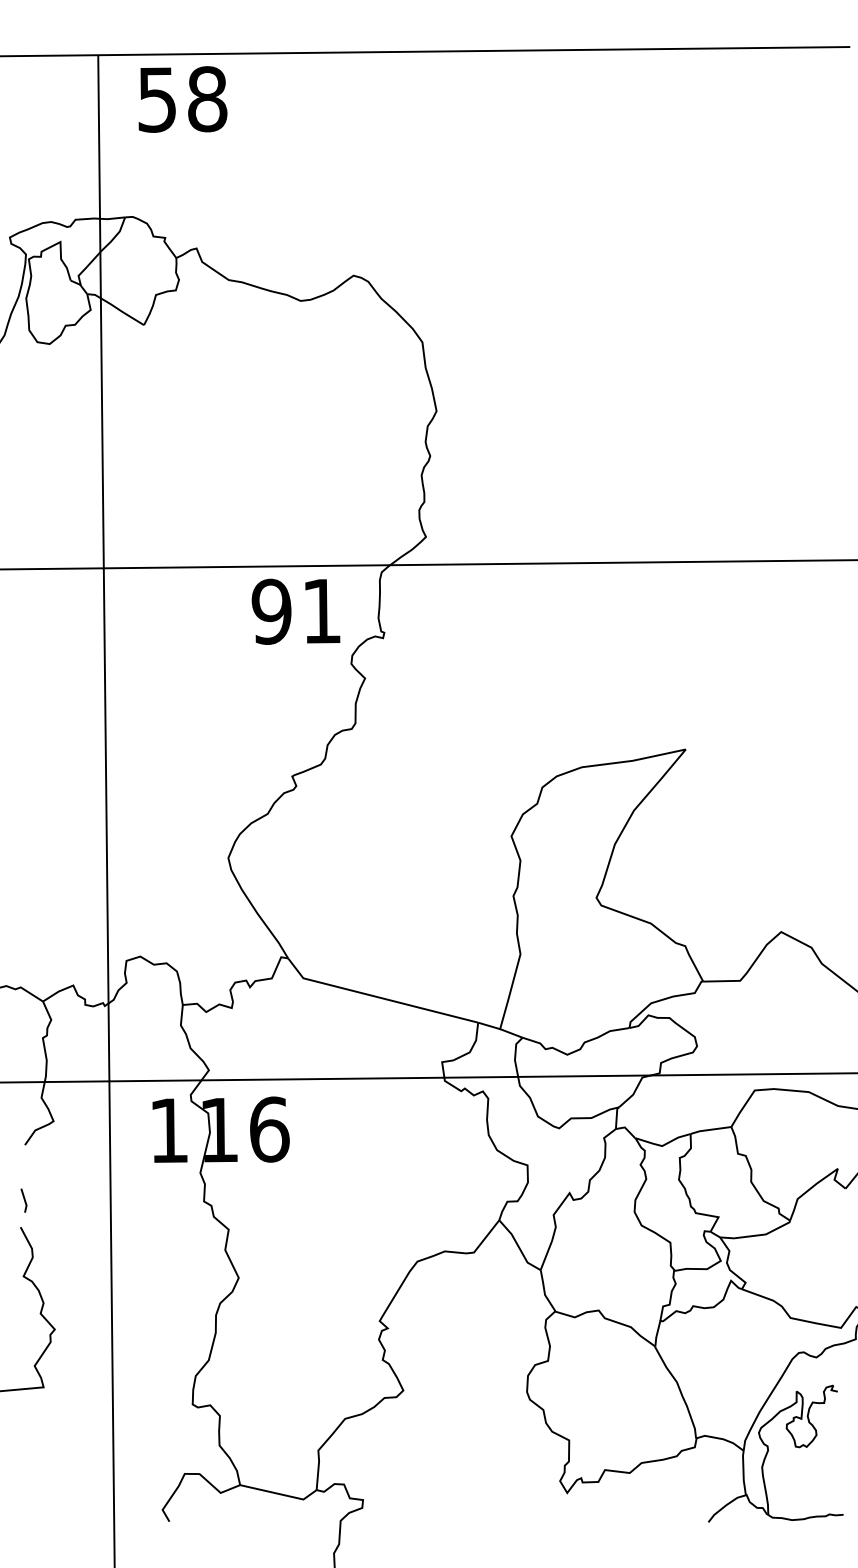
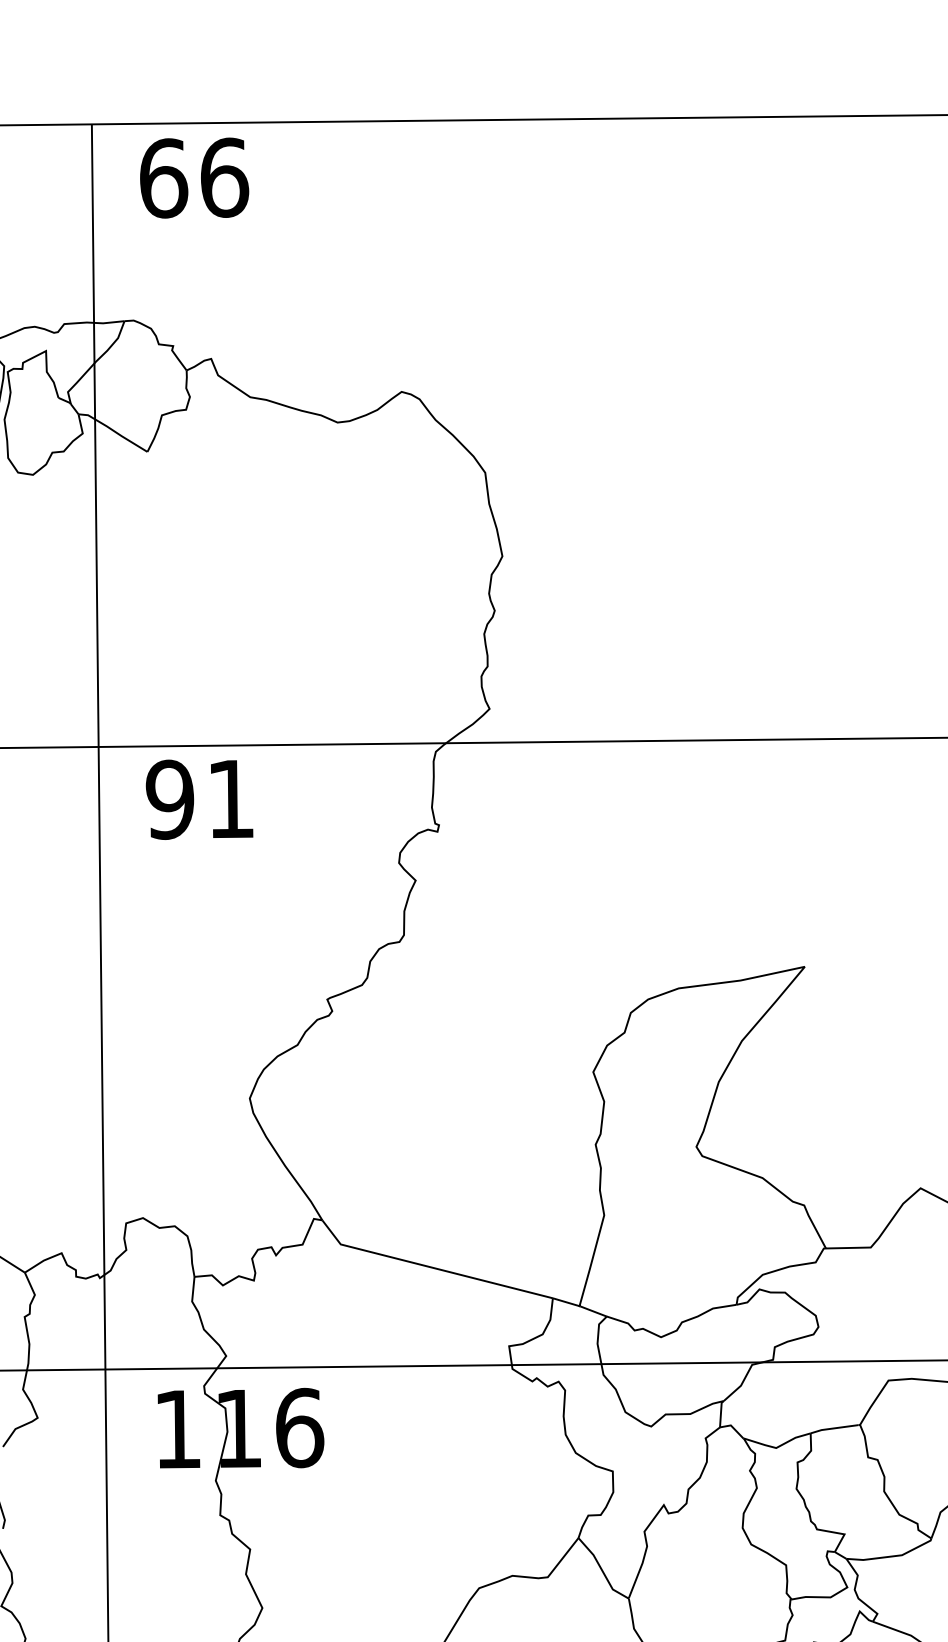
text: (182, 99) -> (194, 178), 58 -> 66
text: (295, 611) -> (198, 799), moved

